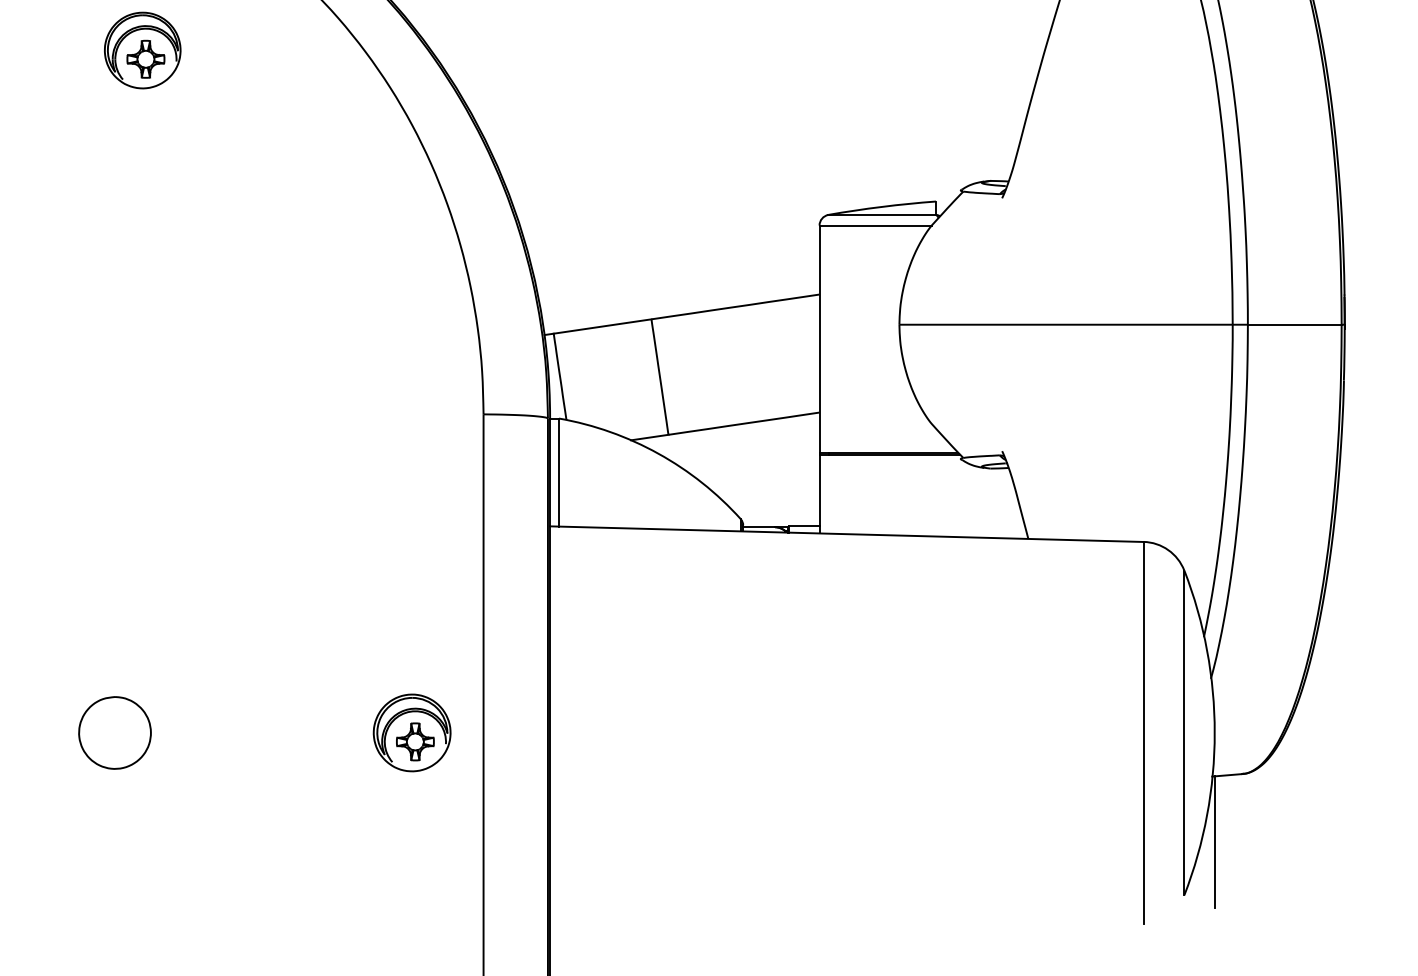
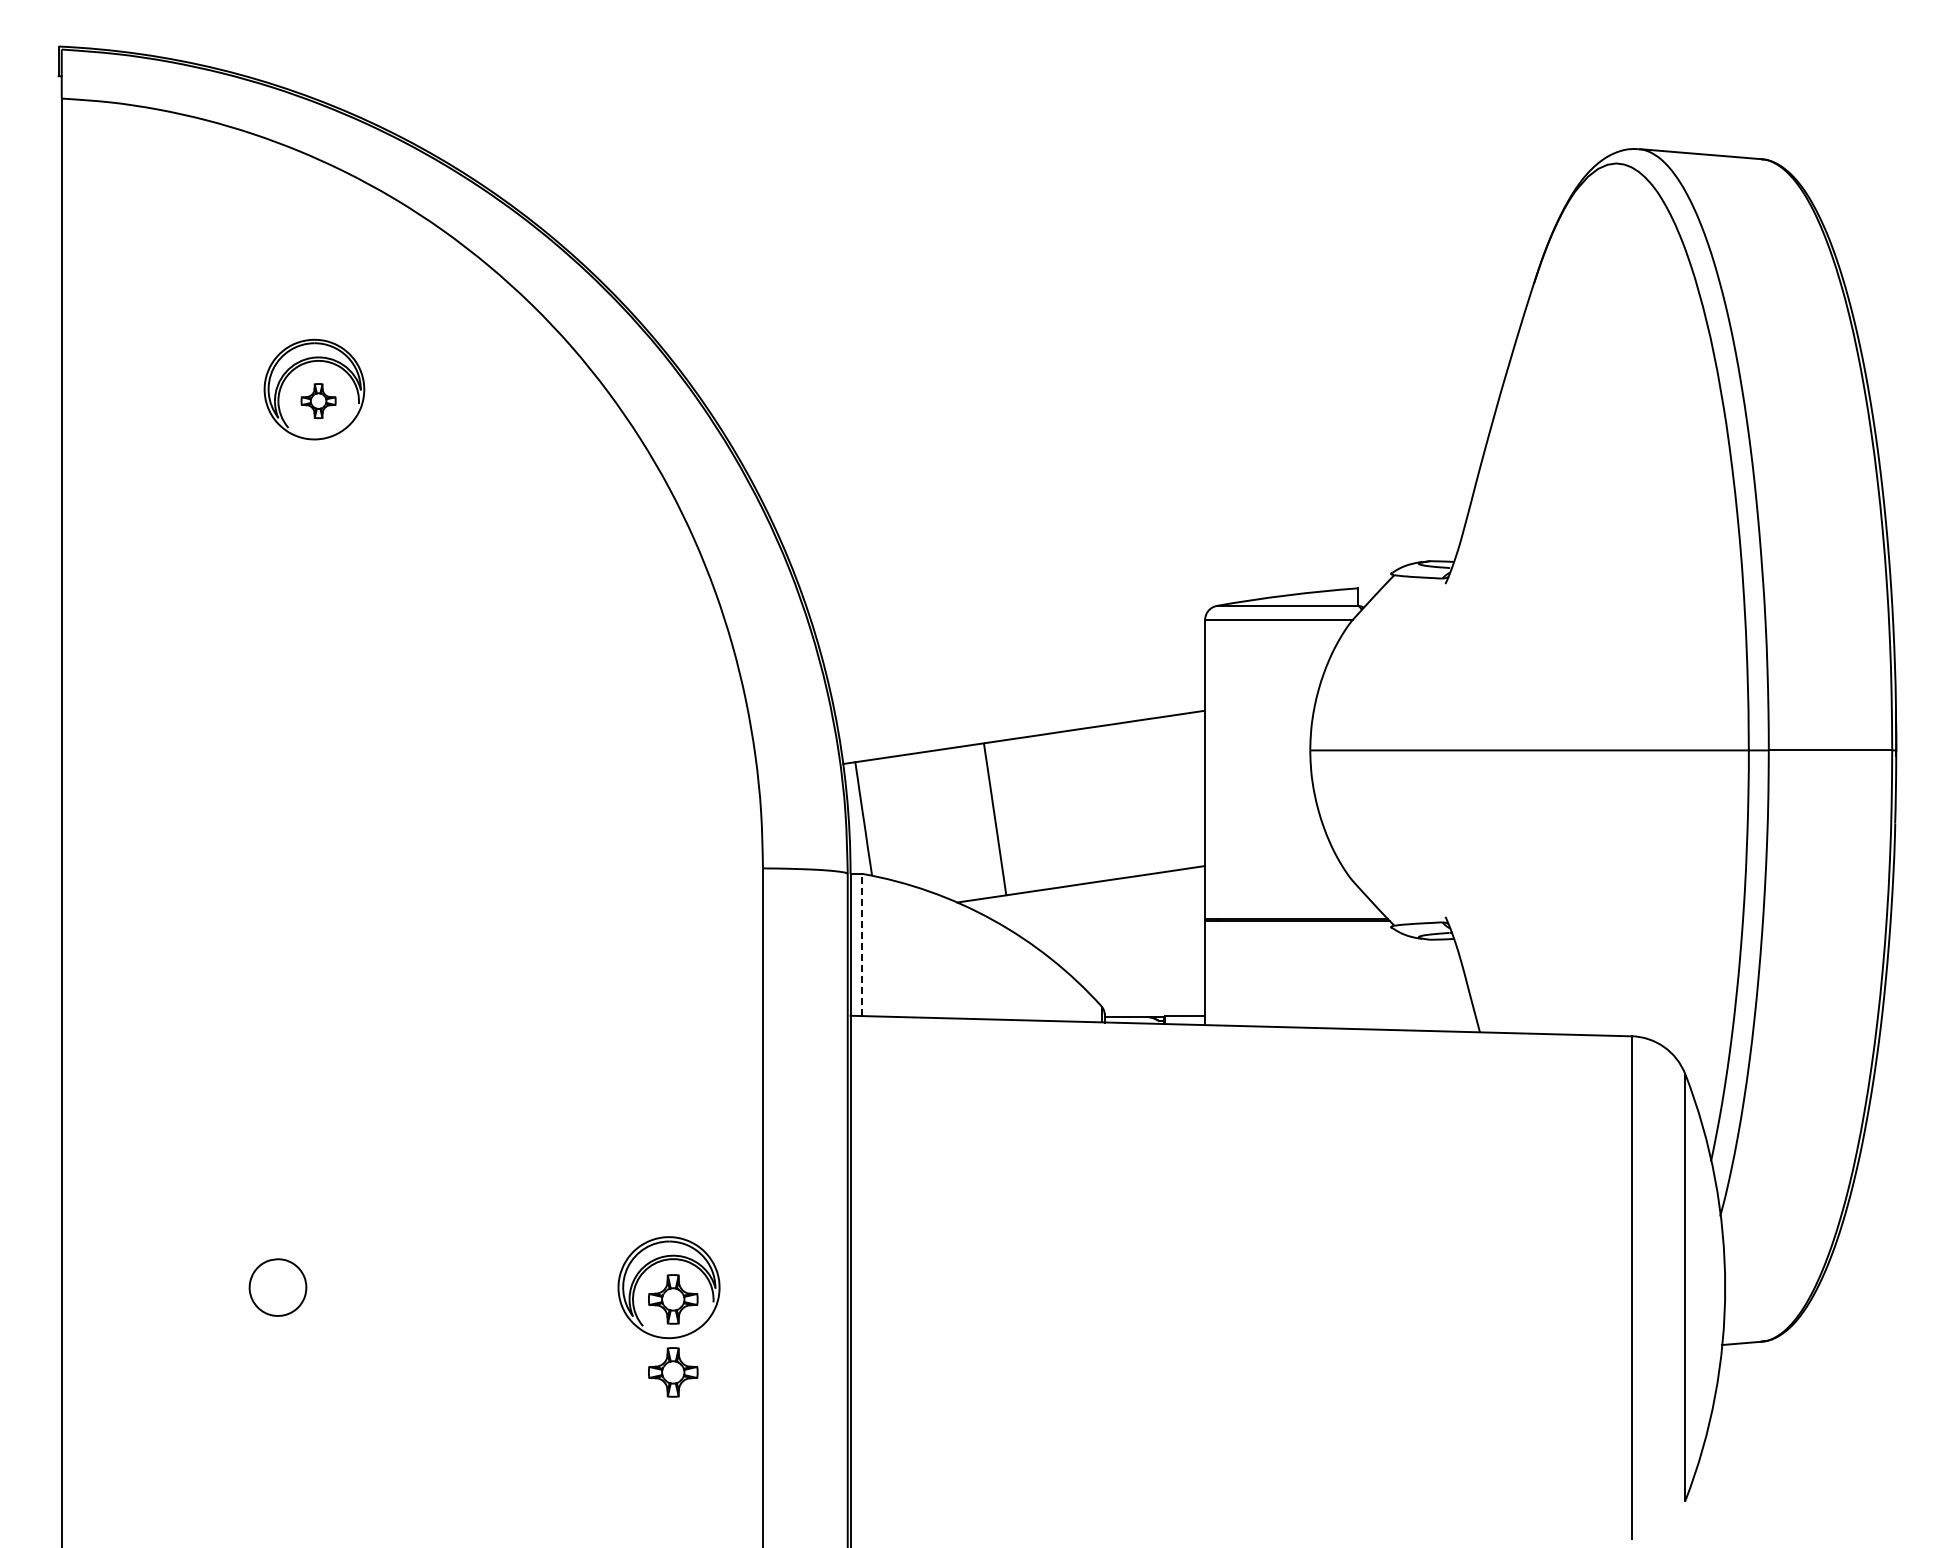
part: (145, 58) -> (318, 400), size x0.7
line: (559, 472) -> (862, 944), solid -> dashed
part: (114, 732) -> (277, 1287), size x0.6
part: (415, 797) -> (673, 1372), added
line: (1214, 842) -> (1725, 1431), removed

